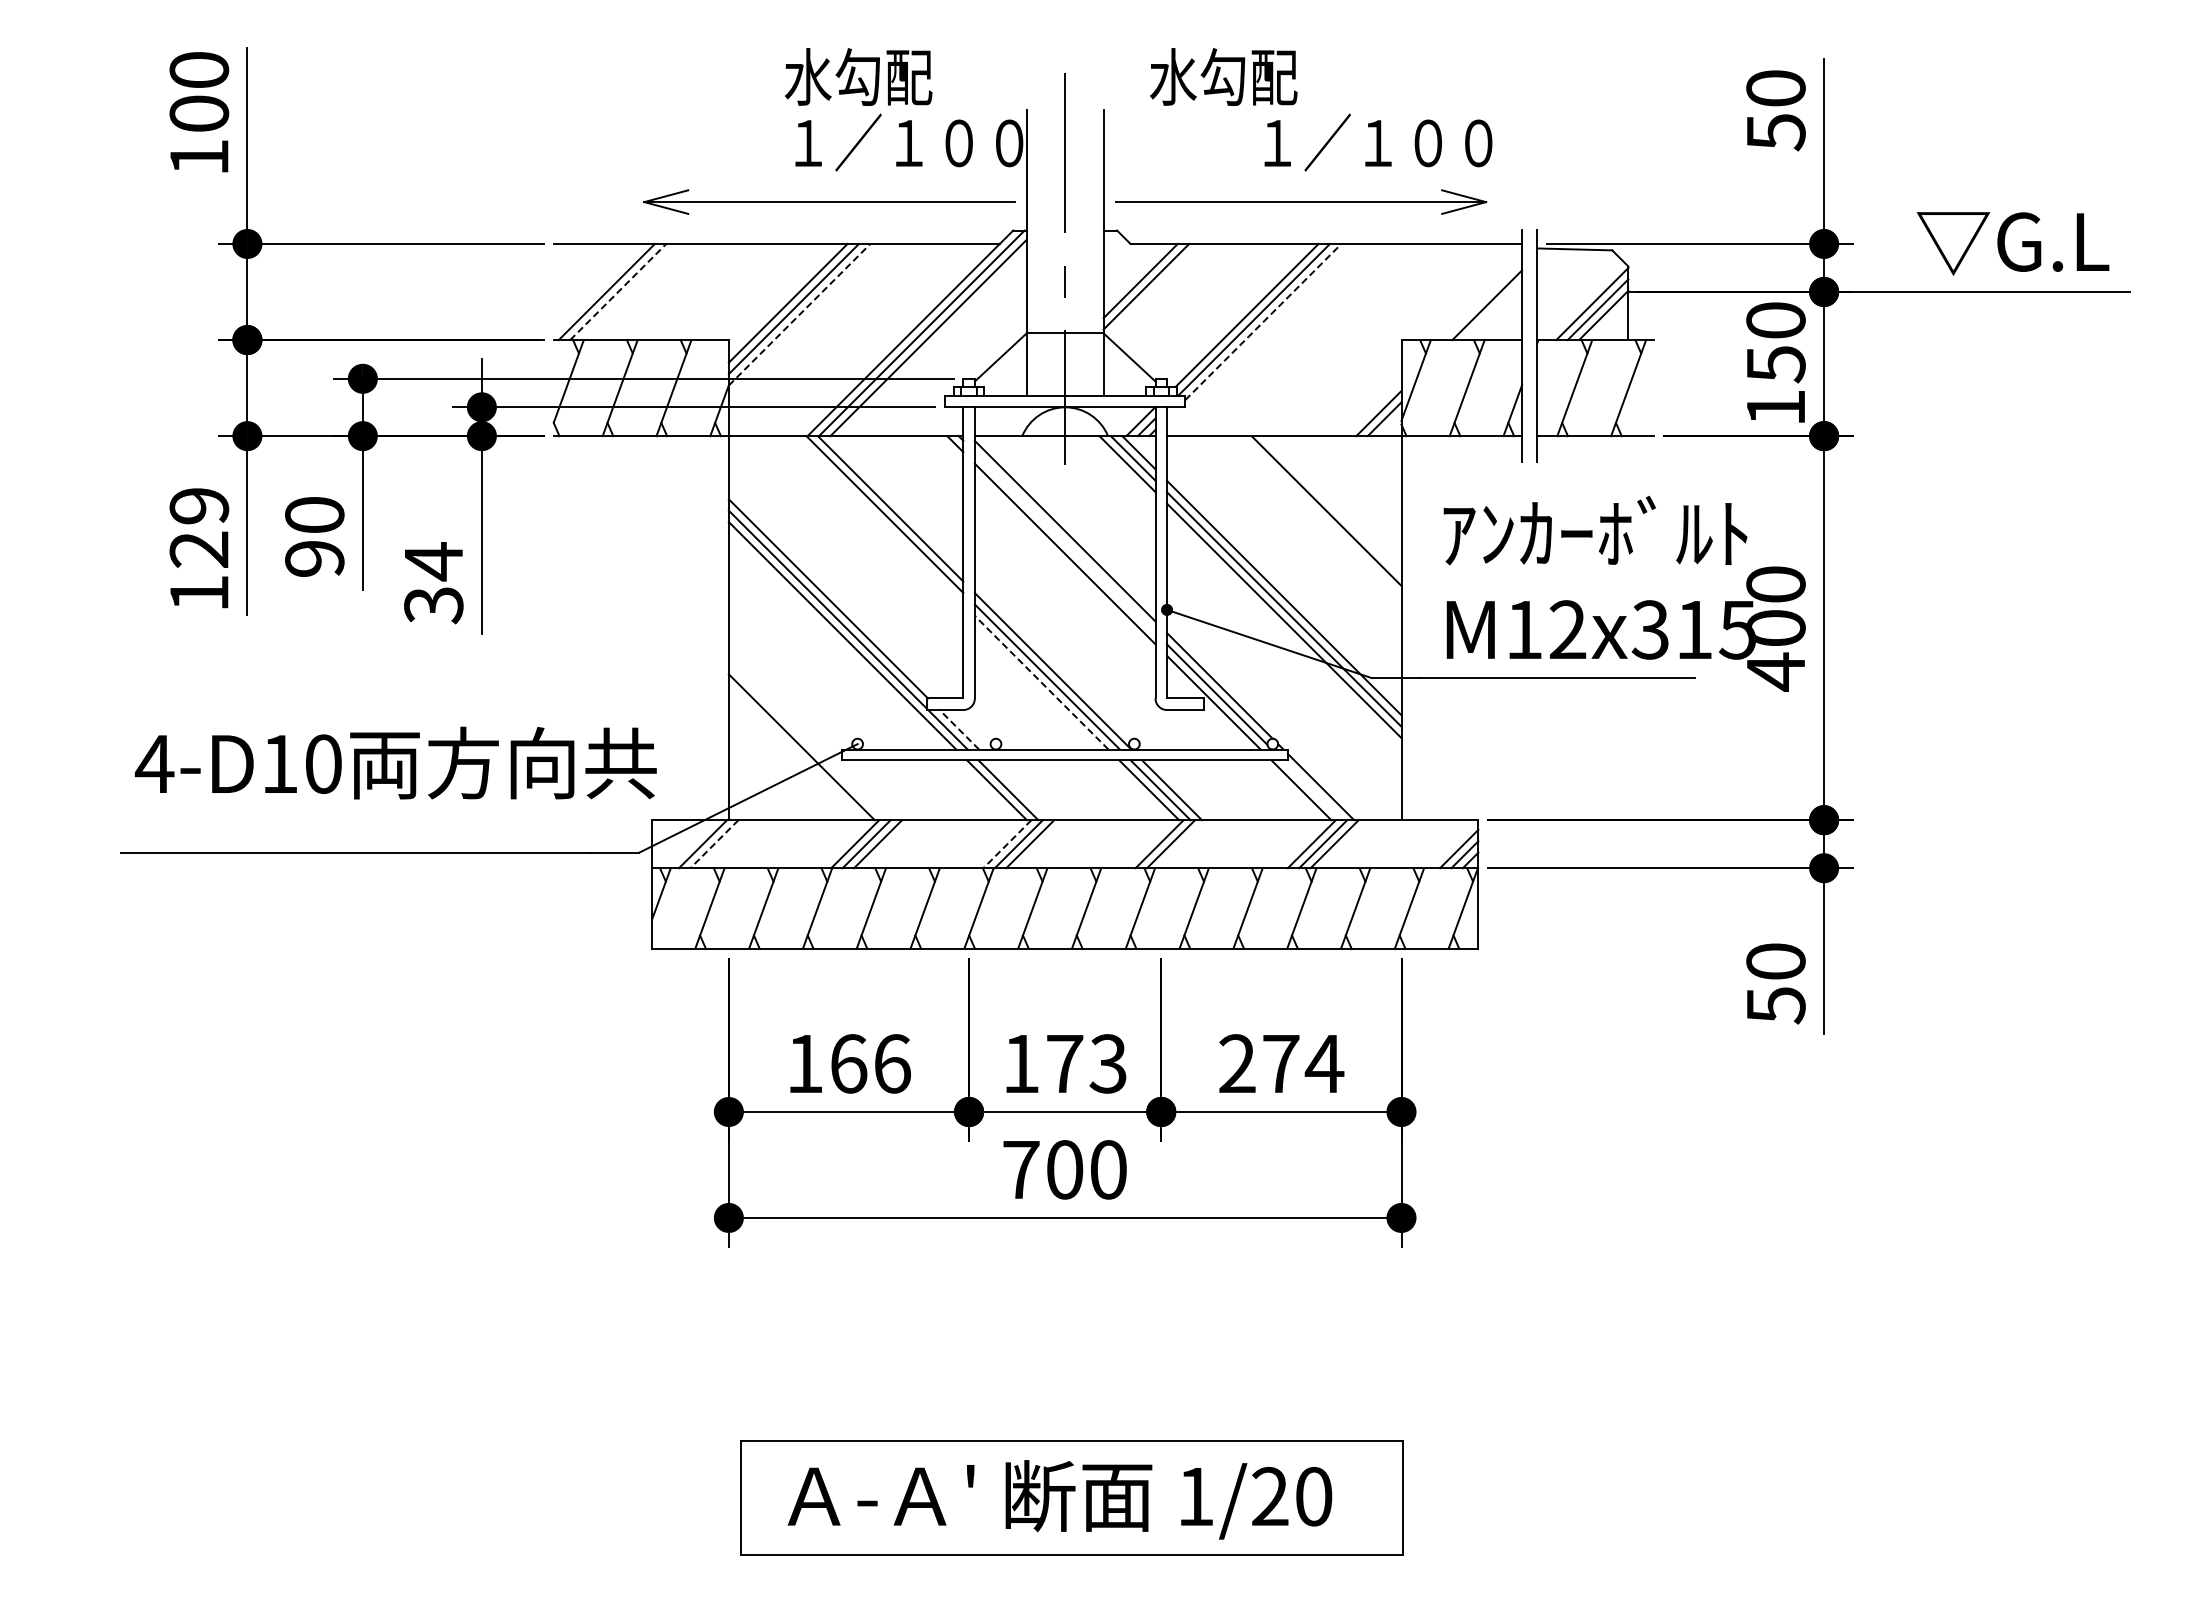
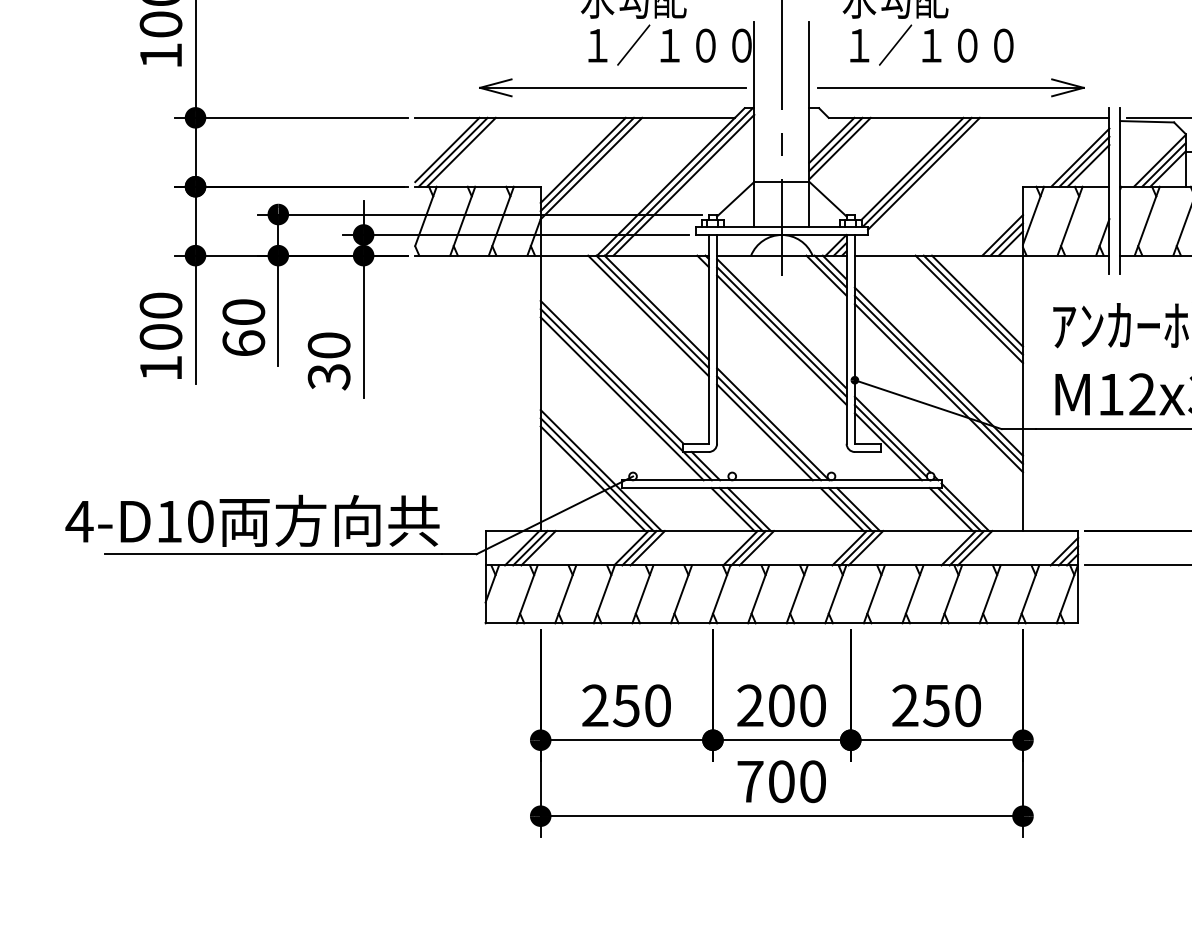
text: (1378, 142) -> (931, 45), moved
line: (1134, 274) -> (831, 139), added
line: (598, 288) -> (447, 149), added
line: (618, 292) -> (461, 152), dashed -> solid
line: (1481, 299) -> (1080, 157), added
line: (1492, 310) -> (1088, 165), added
line: (799, 314) -> (591, 168), dashed -> solid
line: (1263, 321) -> (924, 173), dashed -> solid
line: (1372, 407) -> (1002, 235), added
line: (1337, 499) -> (977, 301), added
line: (1332, 505) -> (973, 305), added
line: (879, 520) -> (648, 316), added
text: (199, 527) -> (161, 321), 129 -> 100
line: (1064, 542) -> (781, 331), added
text: (314, 558) -> (243, 343), 90 -> 60
text: (433, 561) -> (328, 345), 34 -> 30
line: (1041, 682) -> (764, 432), dashed -> solid
line: (959, 729) -> (706, 465), dashed -> solid
line: (812, 735) -> (600, 470), added
line: (807, 741) -> (597, 474), added
text: (395, 762) -> (252, 520), moved
line: (1019, 790) -> (749, 509), added
line: (1312, 790) -> (959, 509), added
line: (714, 844) -> (530, 548), dashed -> solid
line: (725, 844) -> (538, 548), added
line: (1007, 844) -> (740, 548), dashed -> solid
line: (1182, 844) -> (865, 548), added
text: (848, 1063) -> (626, 705), 166 -> 250
text: (1064, 1063) -> (781, 705), 173 -> 200
text: (1303, 1063) -> (952, 705), 274 -> 250

